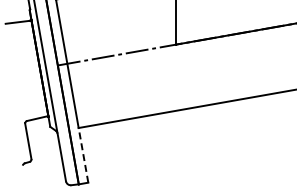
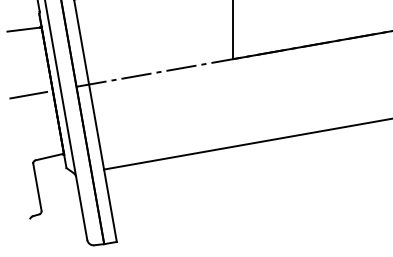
line: (21, 71) -> (28, 94), added
line: (83, 155) -> (110, 205), dashed -> solid

